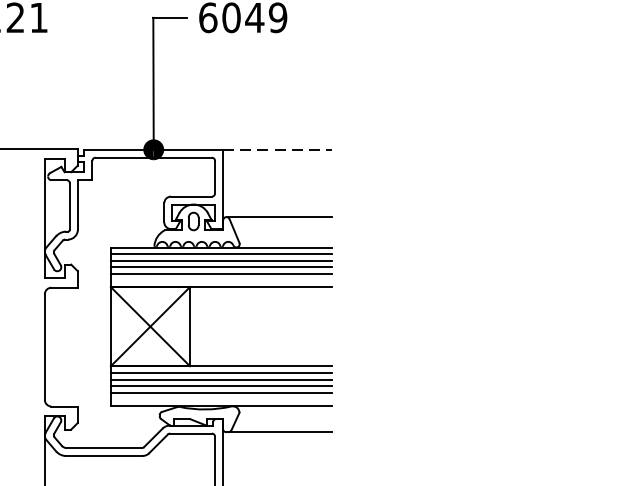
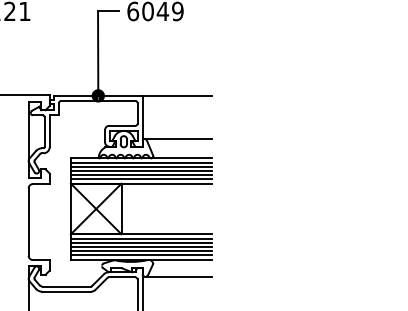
line: (277, 149) -> (177, 95), dashed -> solid
line: (221, 280) -> (141, 179), added
line: (221, 399) -> (141, 255), added

